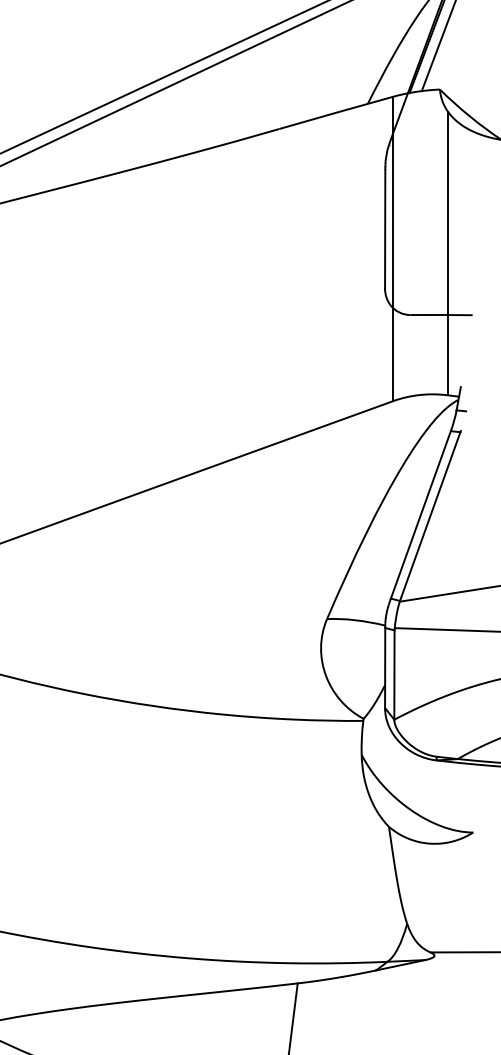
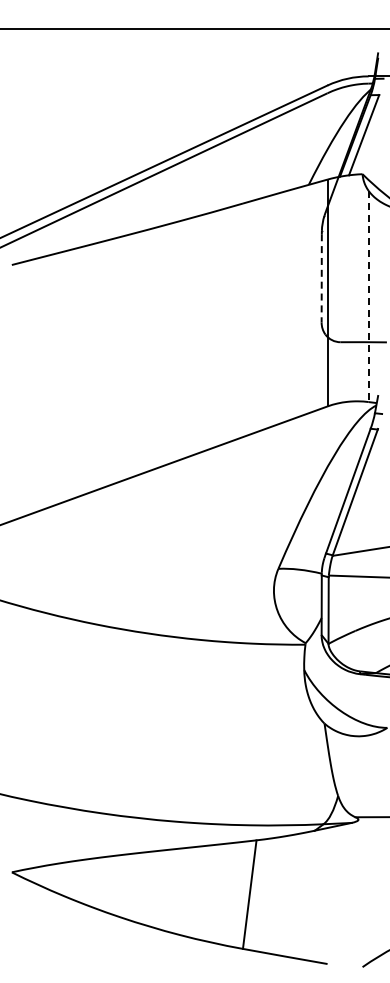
line: (384, 229) -> (321, 278), solid -> dashed
line: (447, 253) -> (368, 296), solid -> dashed

